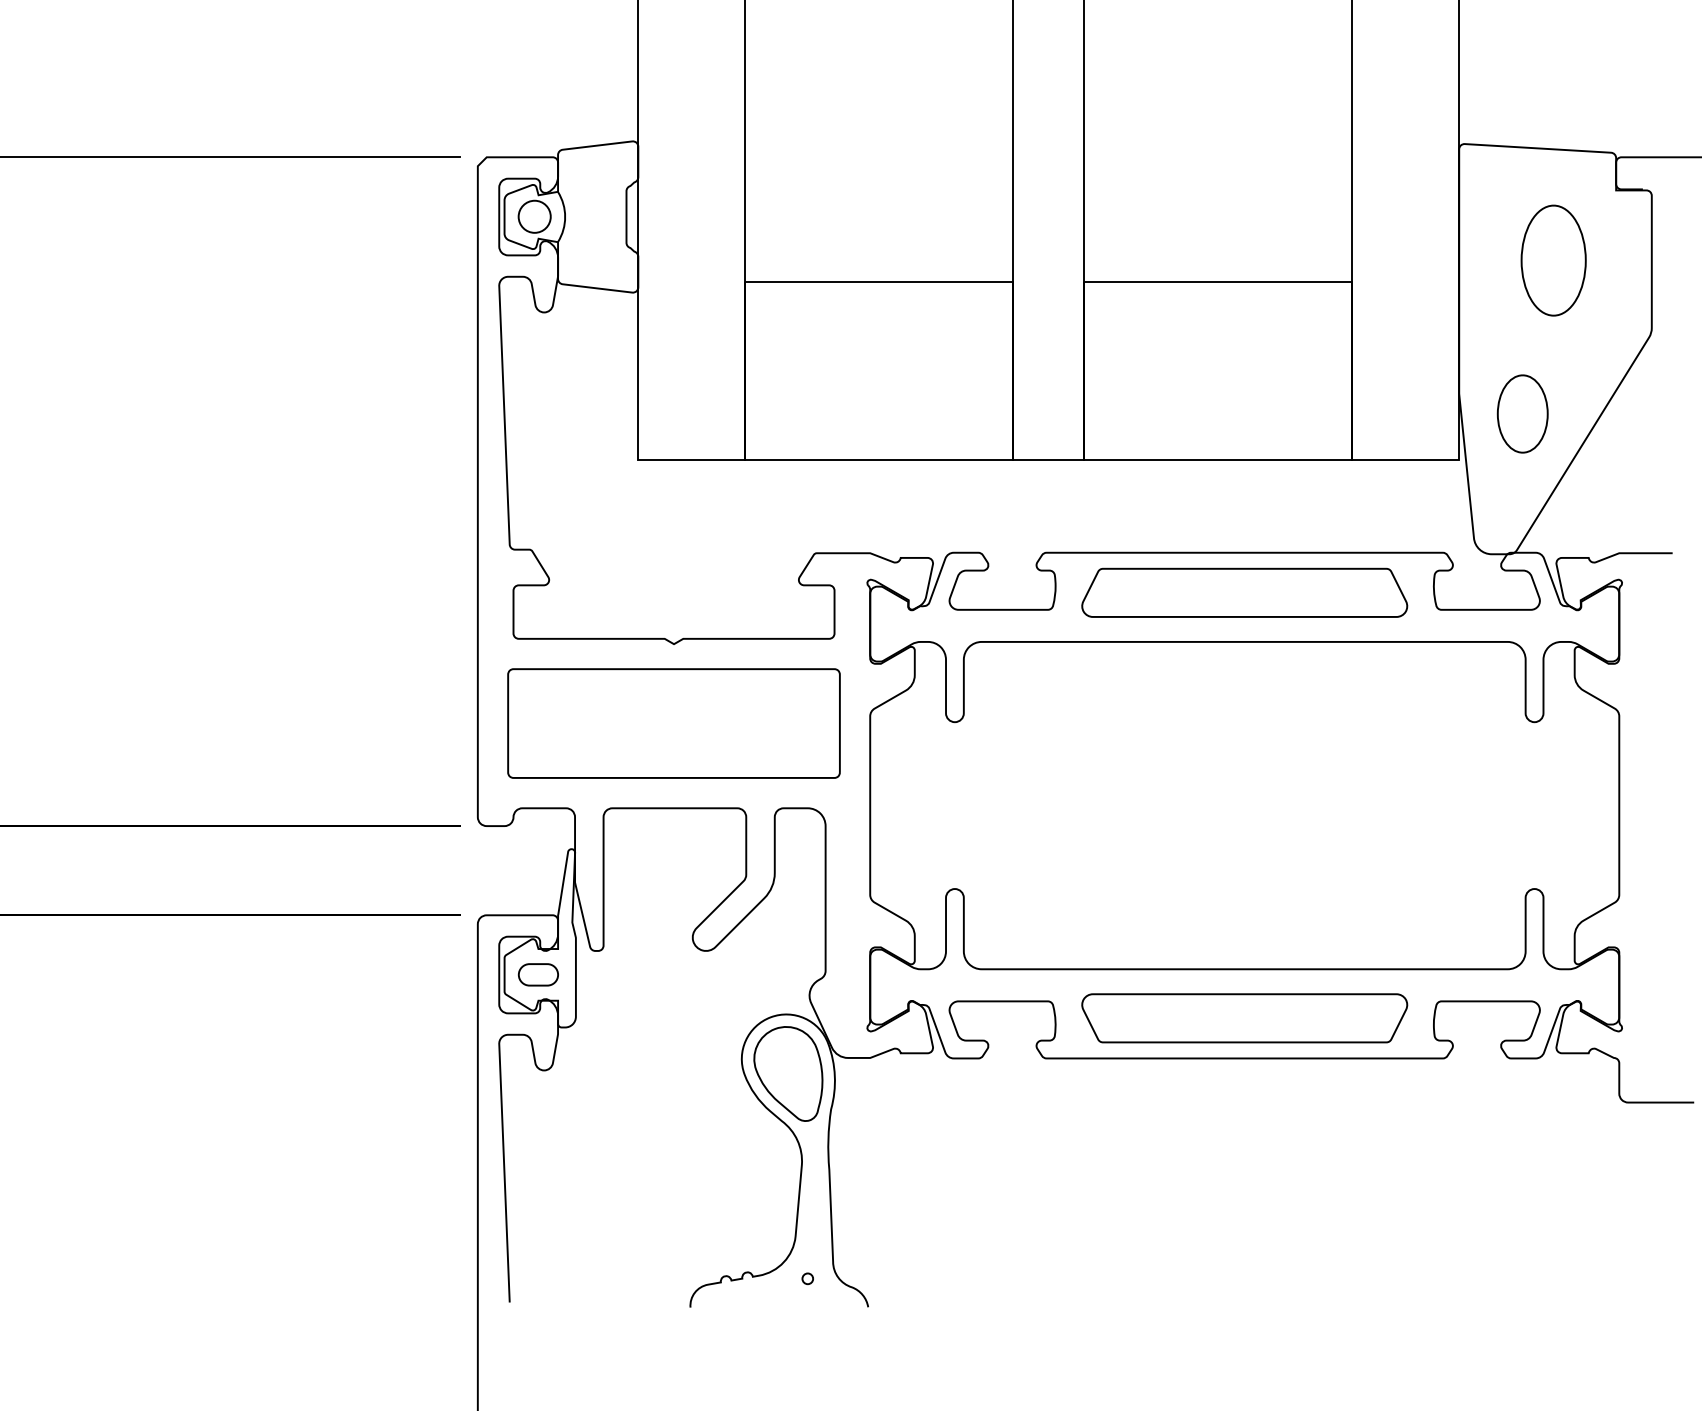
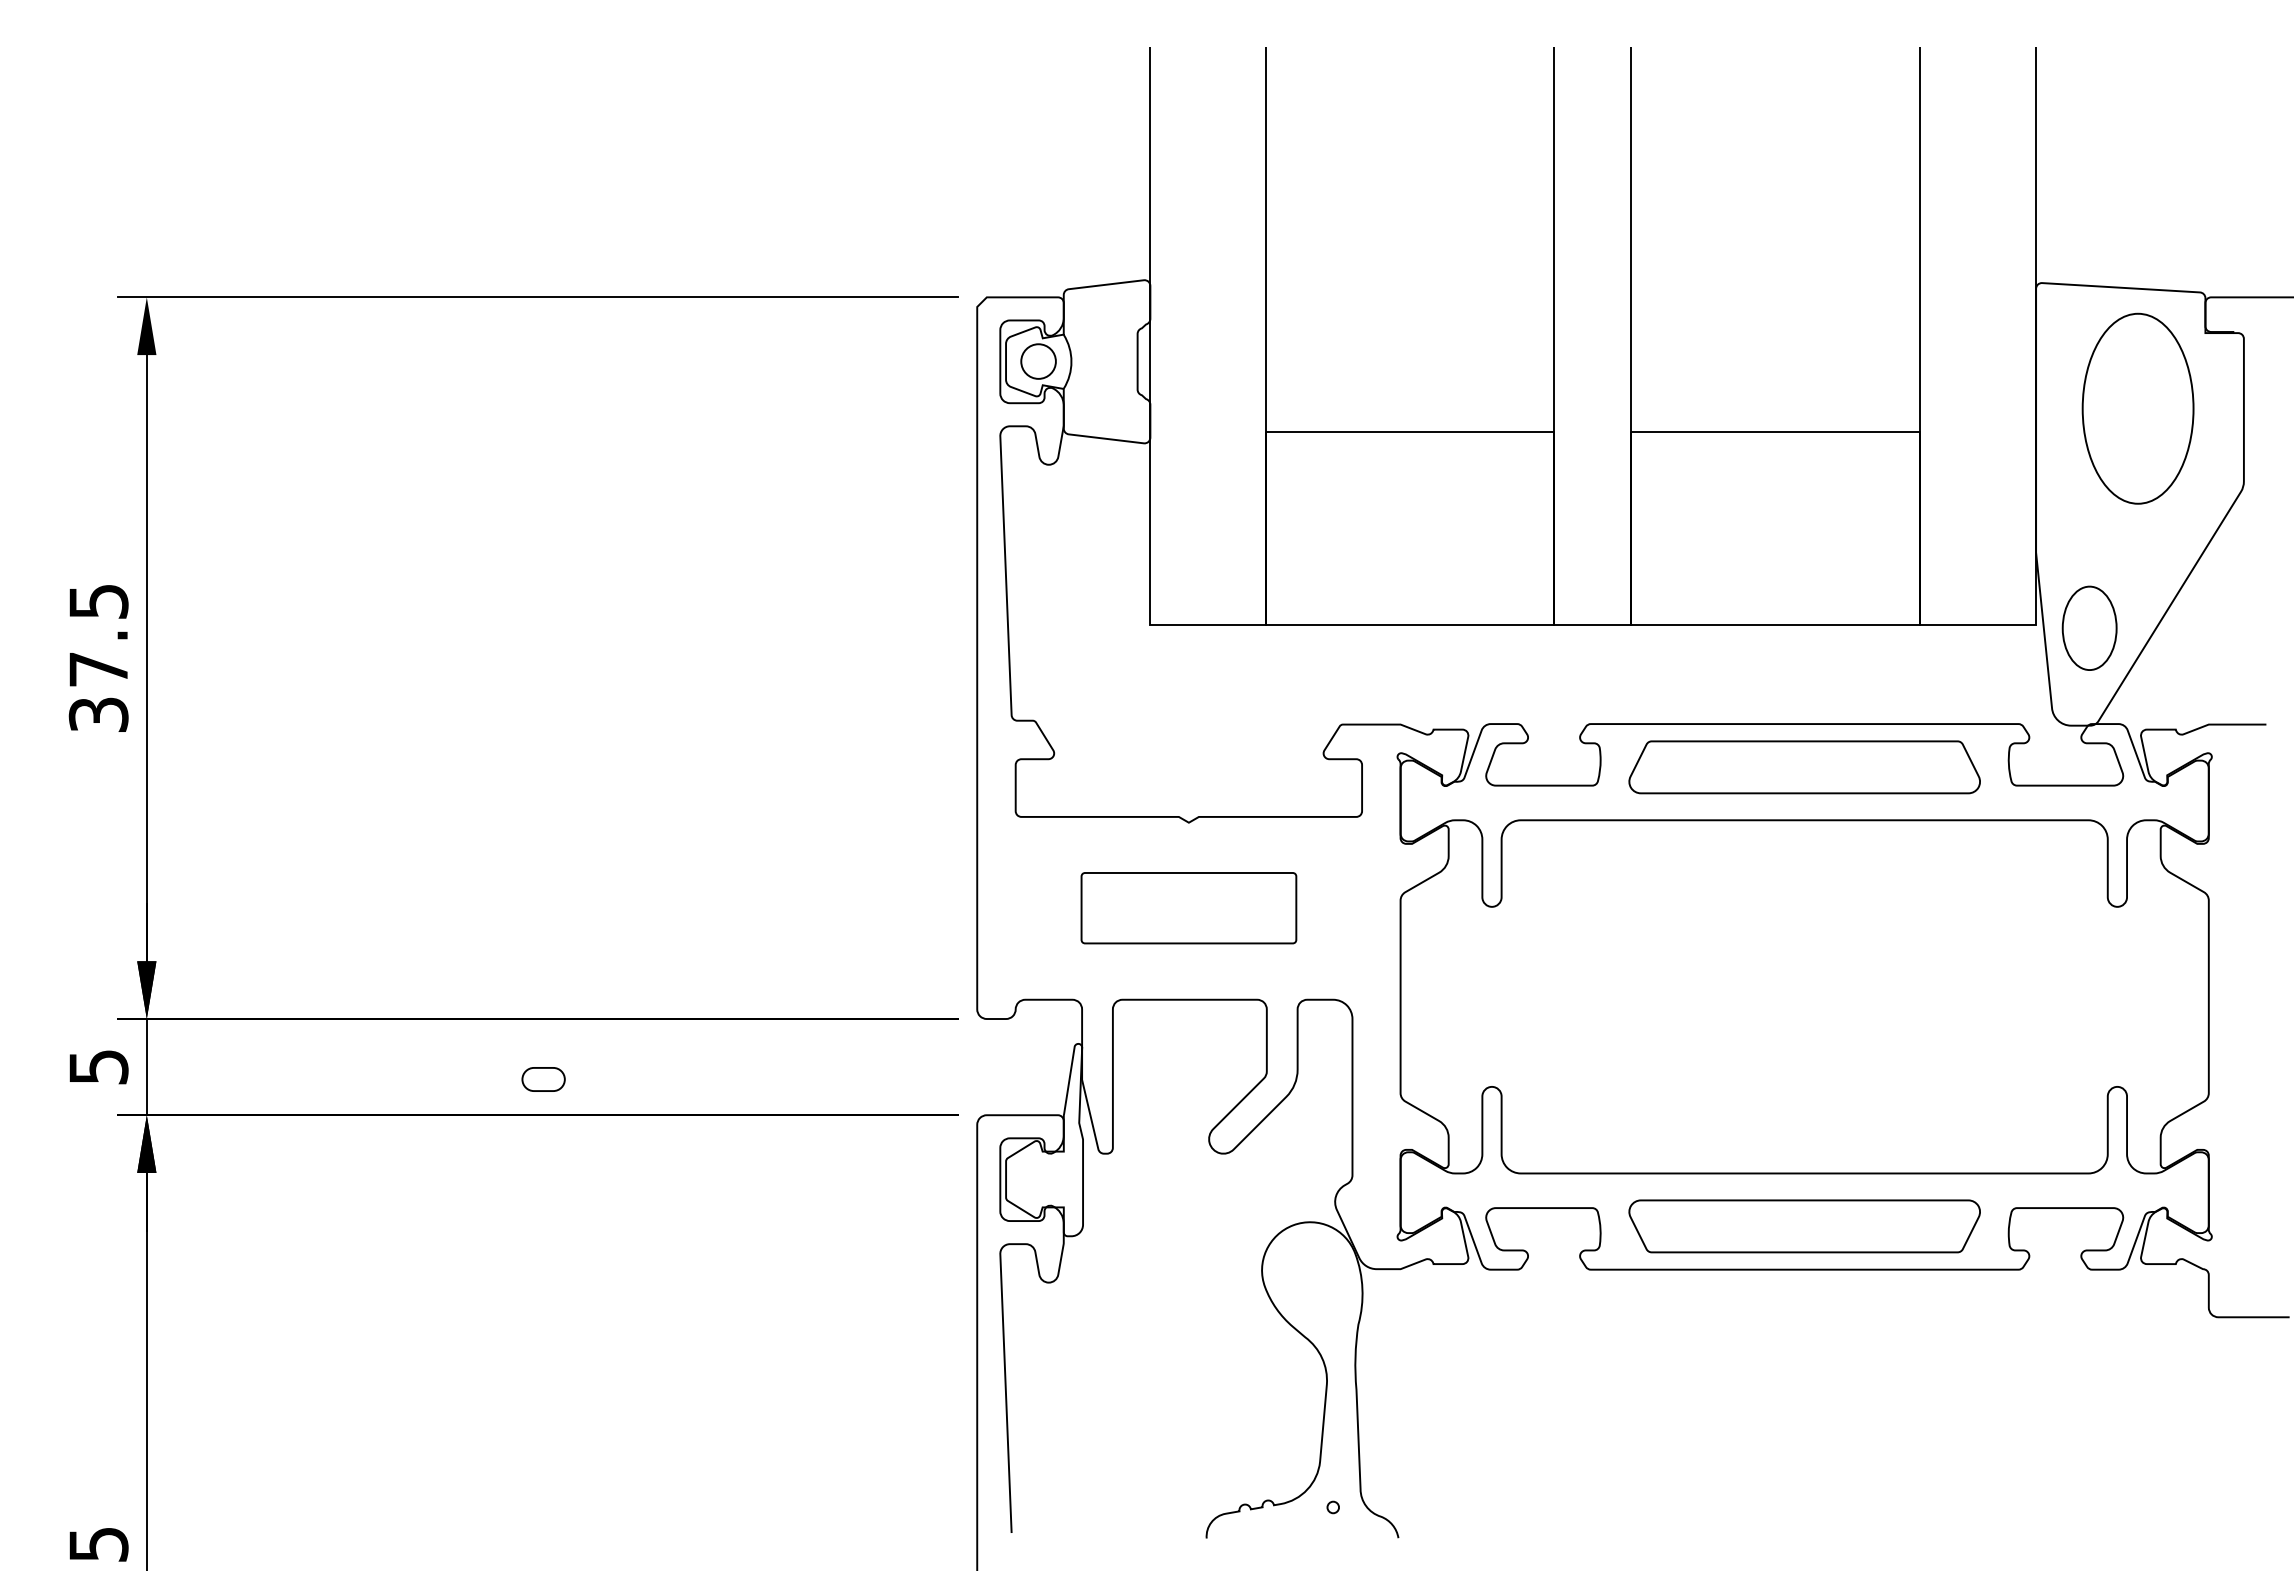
part: (1553, 260) -> (2137, 408), size x1.6
part: (1522, 413) -> (2089, 627), moved
part: (673, 722) -> (1188, 907), size x0.6
part: (538, 974) -> (543, 1079), moved
part: (787, 1074) -> (1311, 1286), removed

